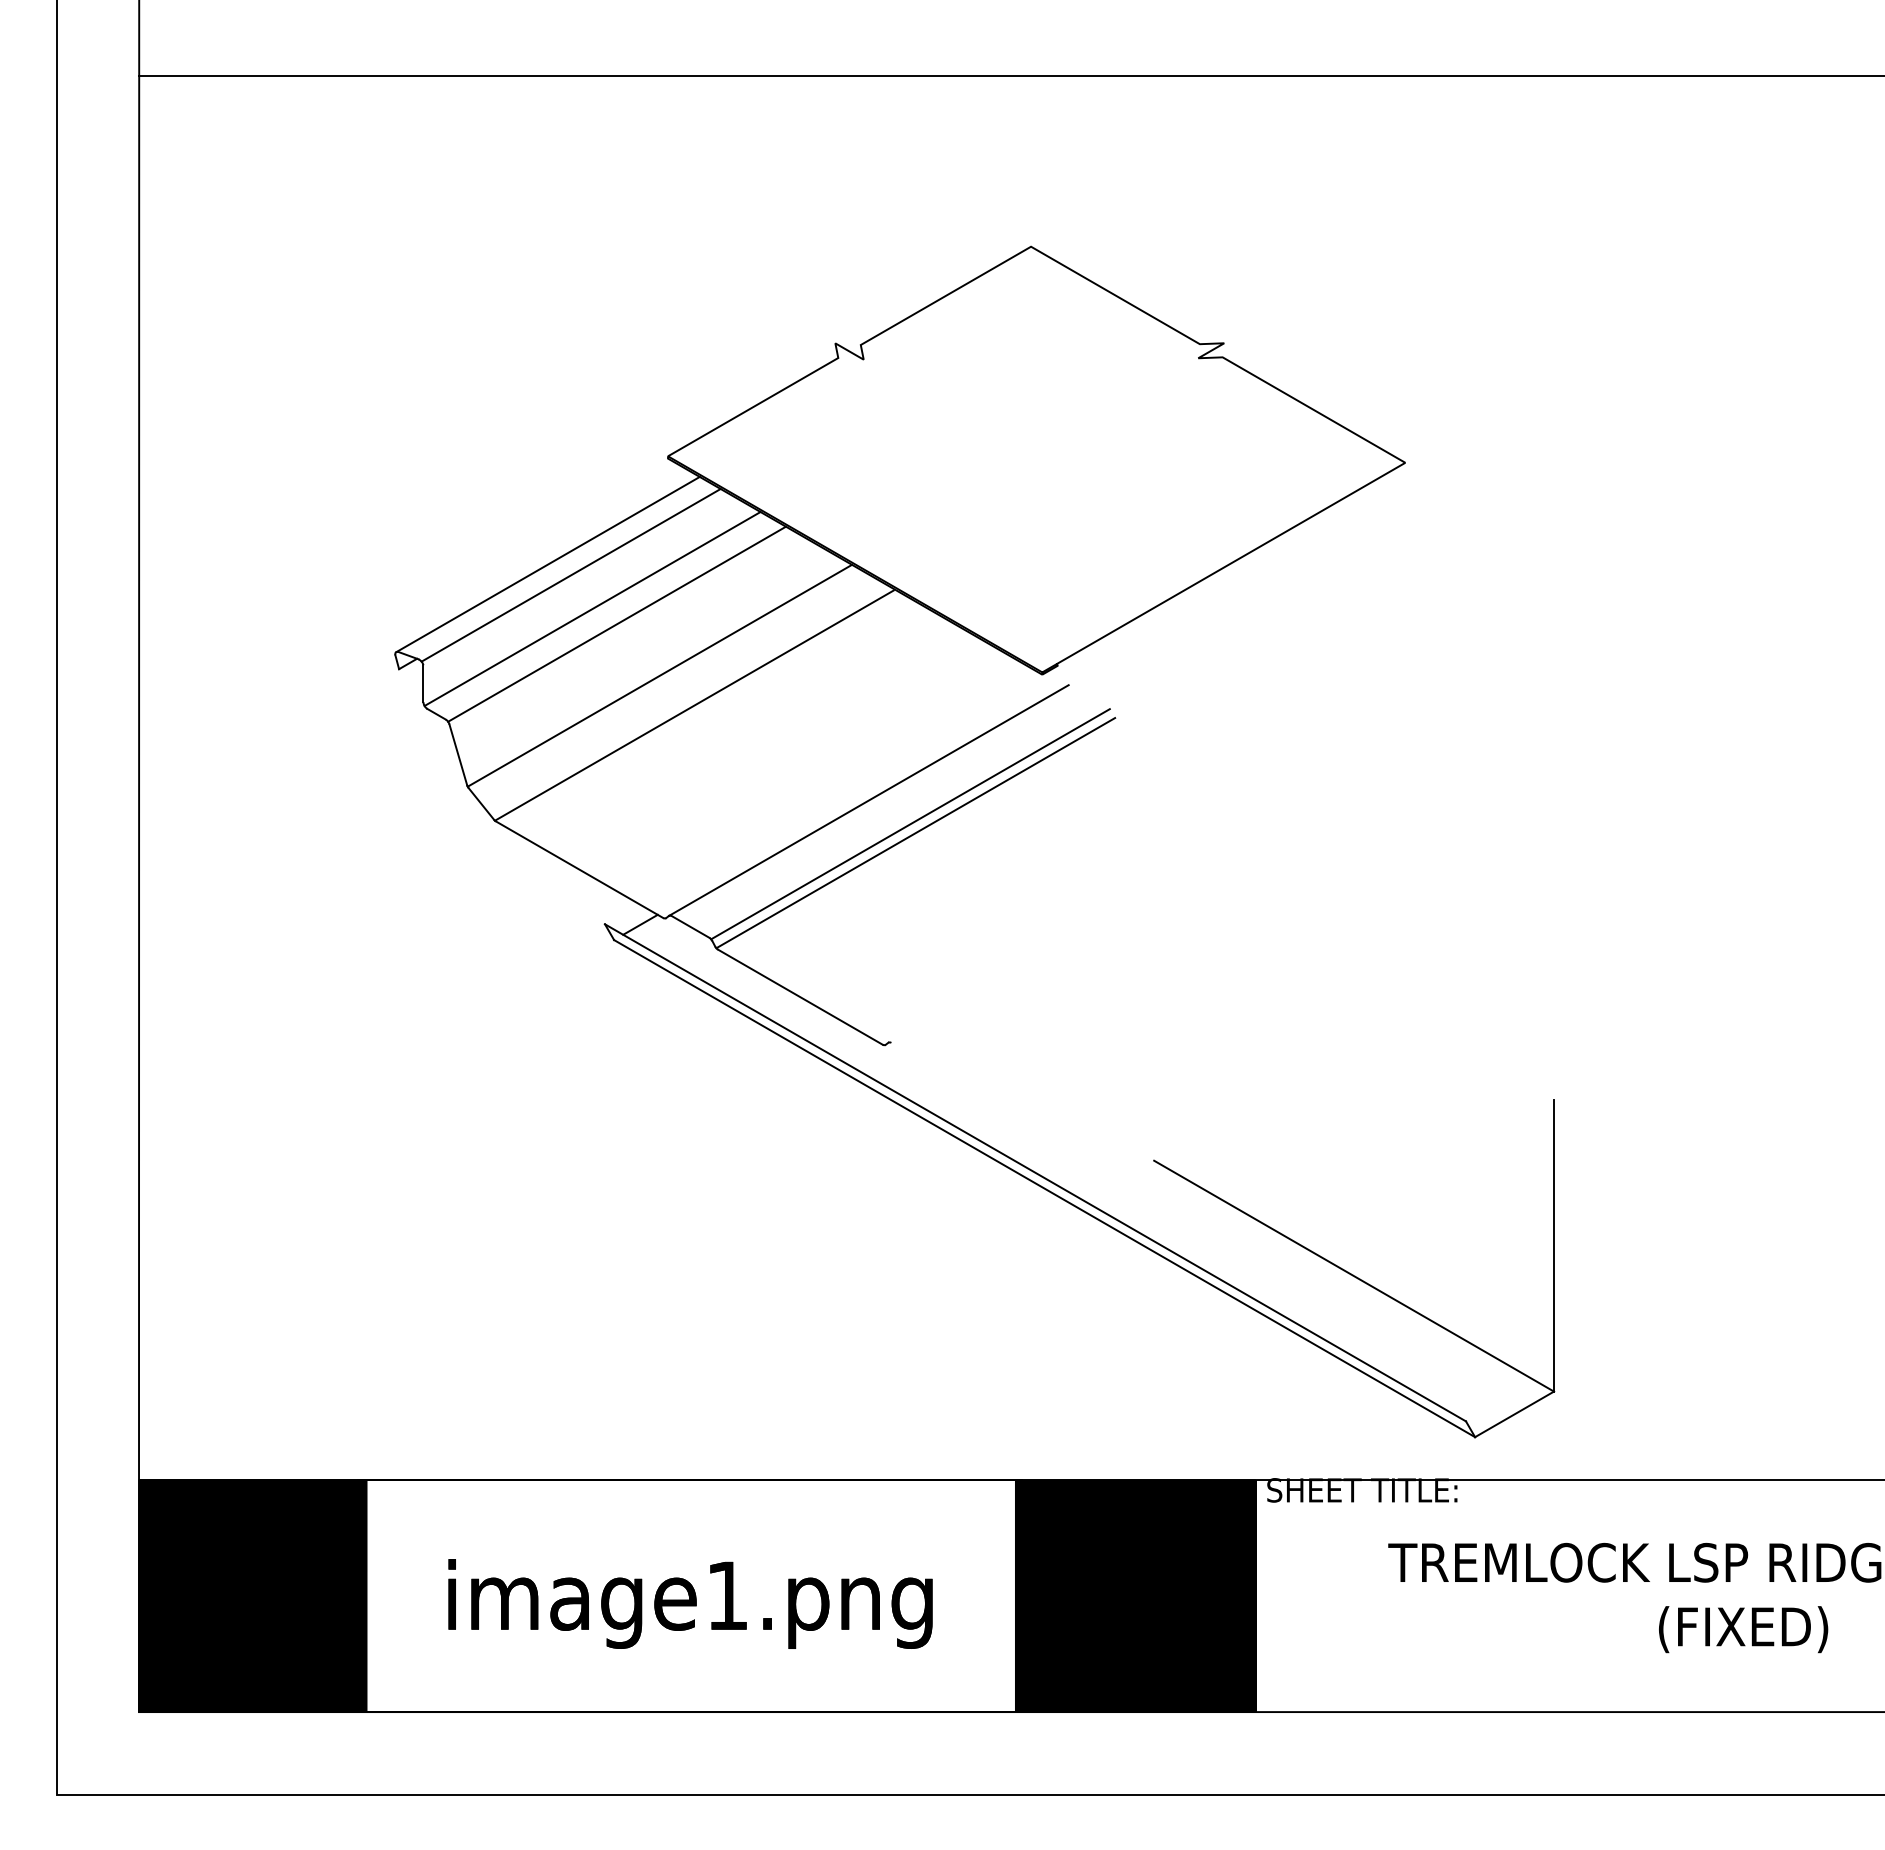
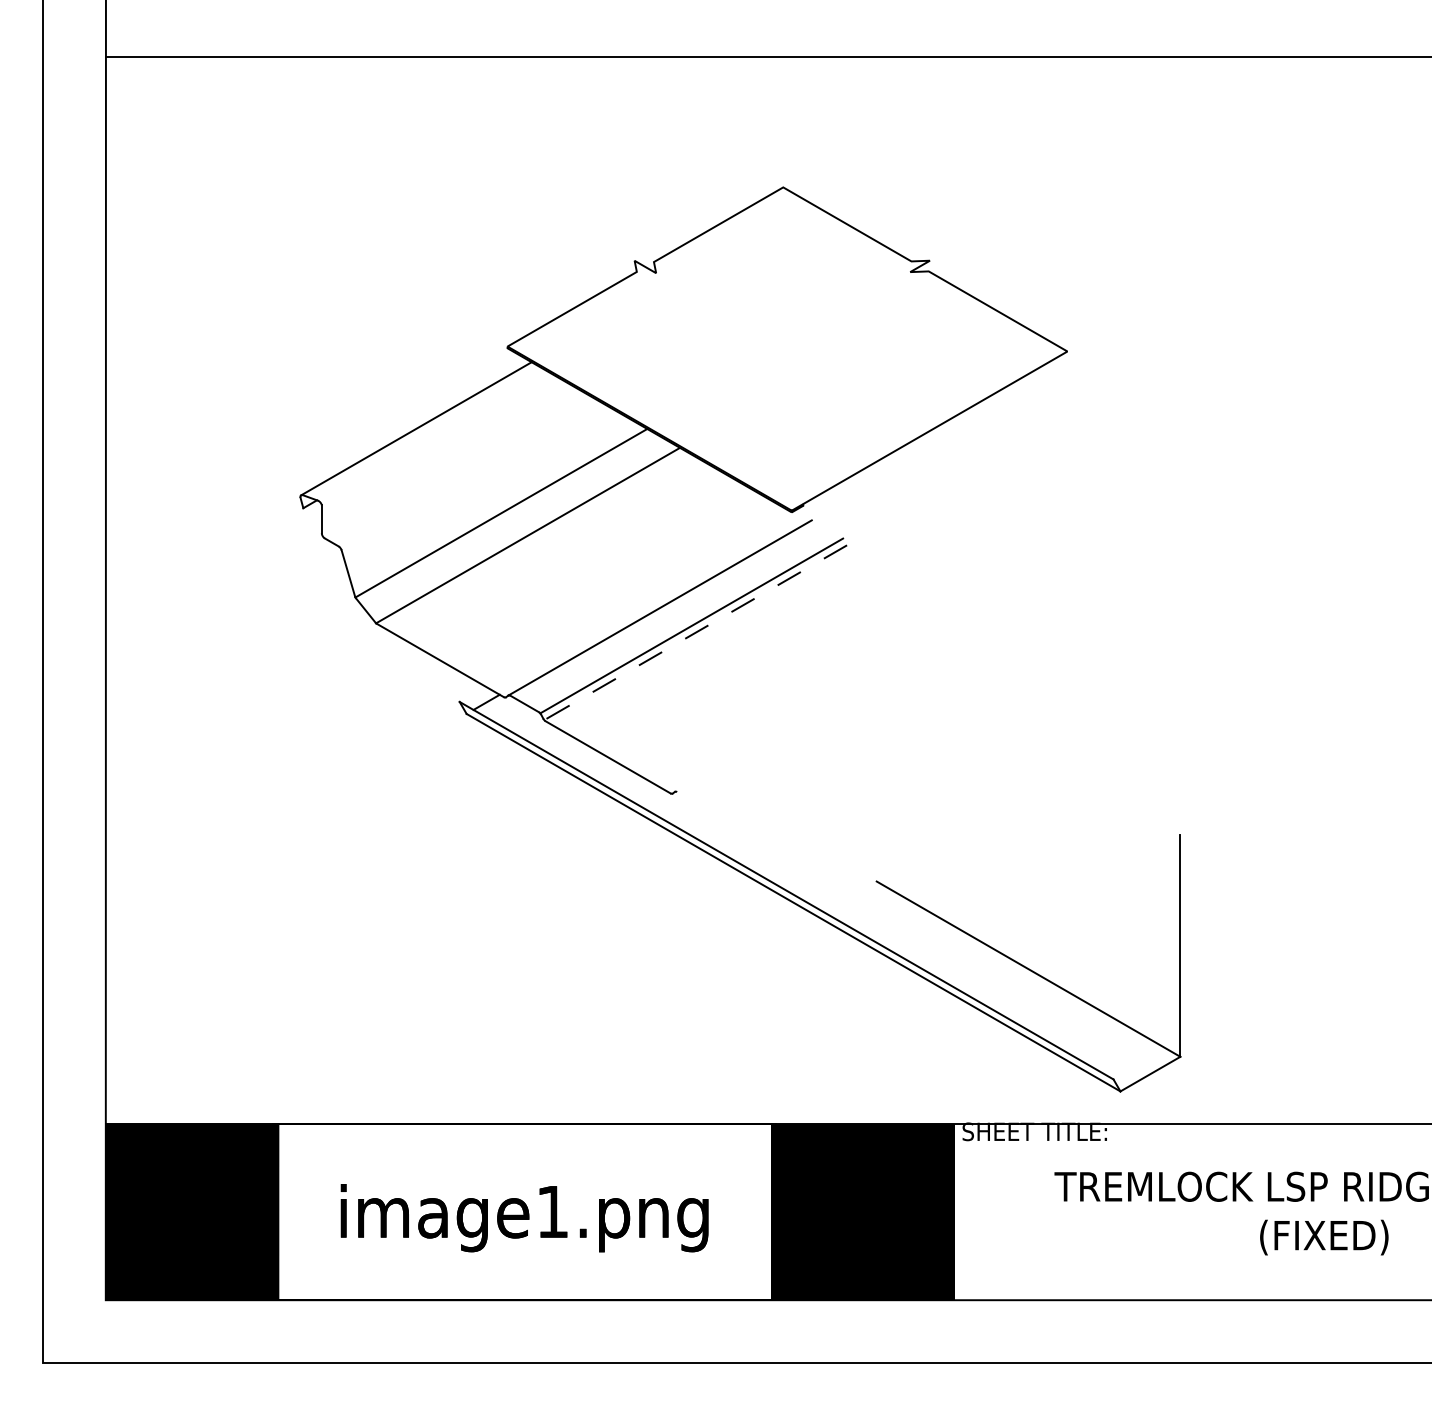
line: (570, 575) -> (433, 437), removed
line: (592, 608) -> (450, 462), removed
line: (617, 623) -> (469, 473), removed
line: (915, 833) -> (695, 633), solid -> dashed

